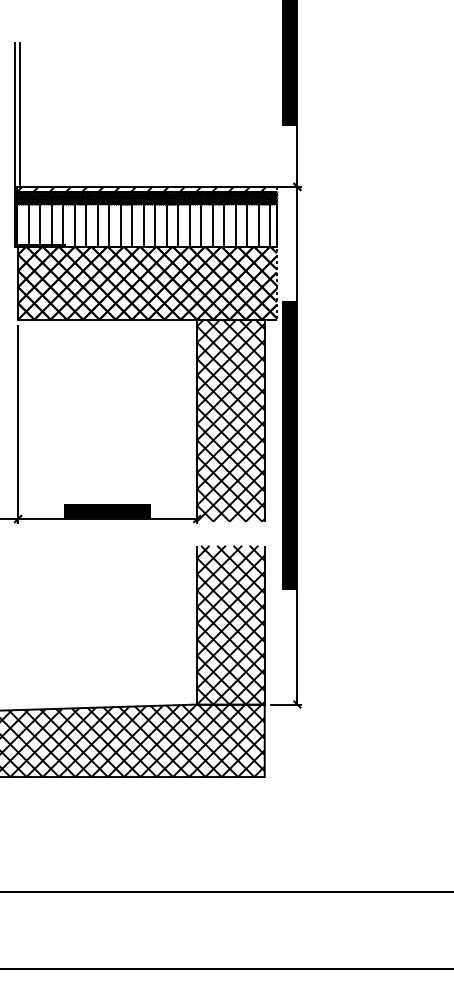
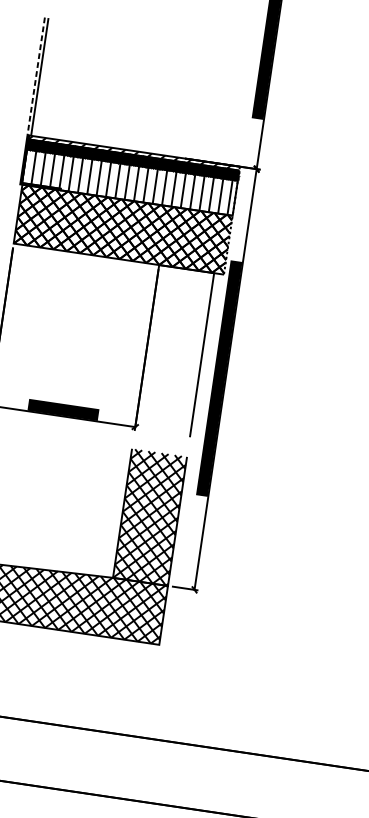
line: (15, 114) -> (36, 76), solid -> dashed
hatch: (230, 420) -> (174, 350), removed

